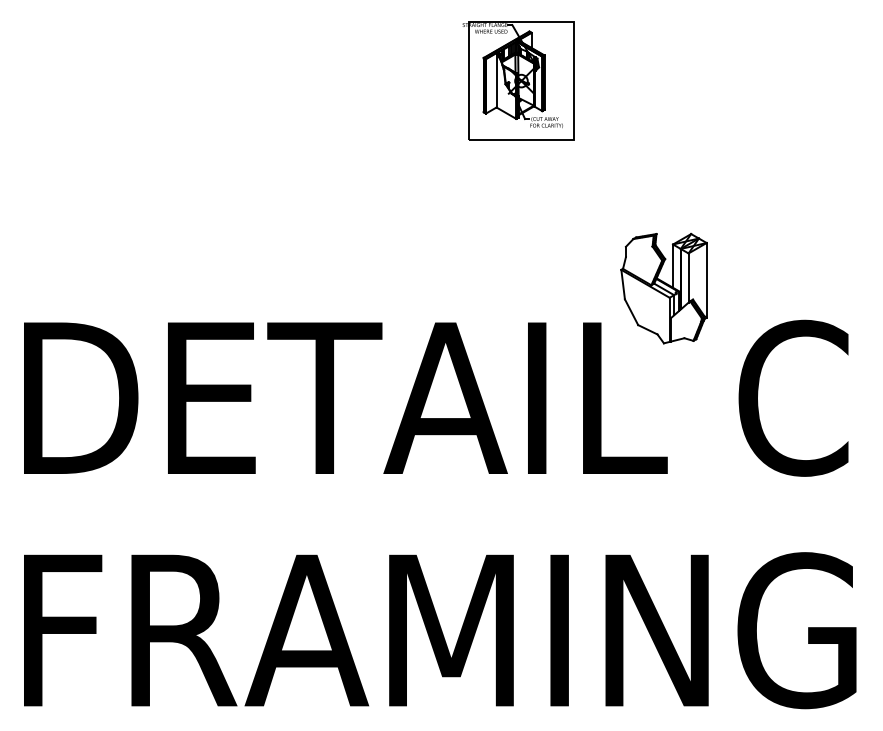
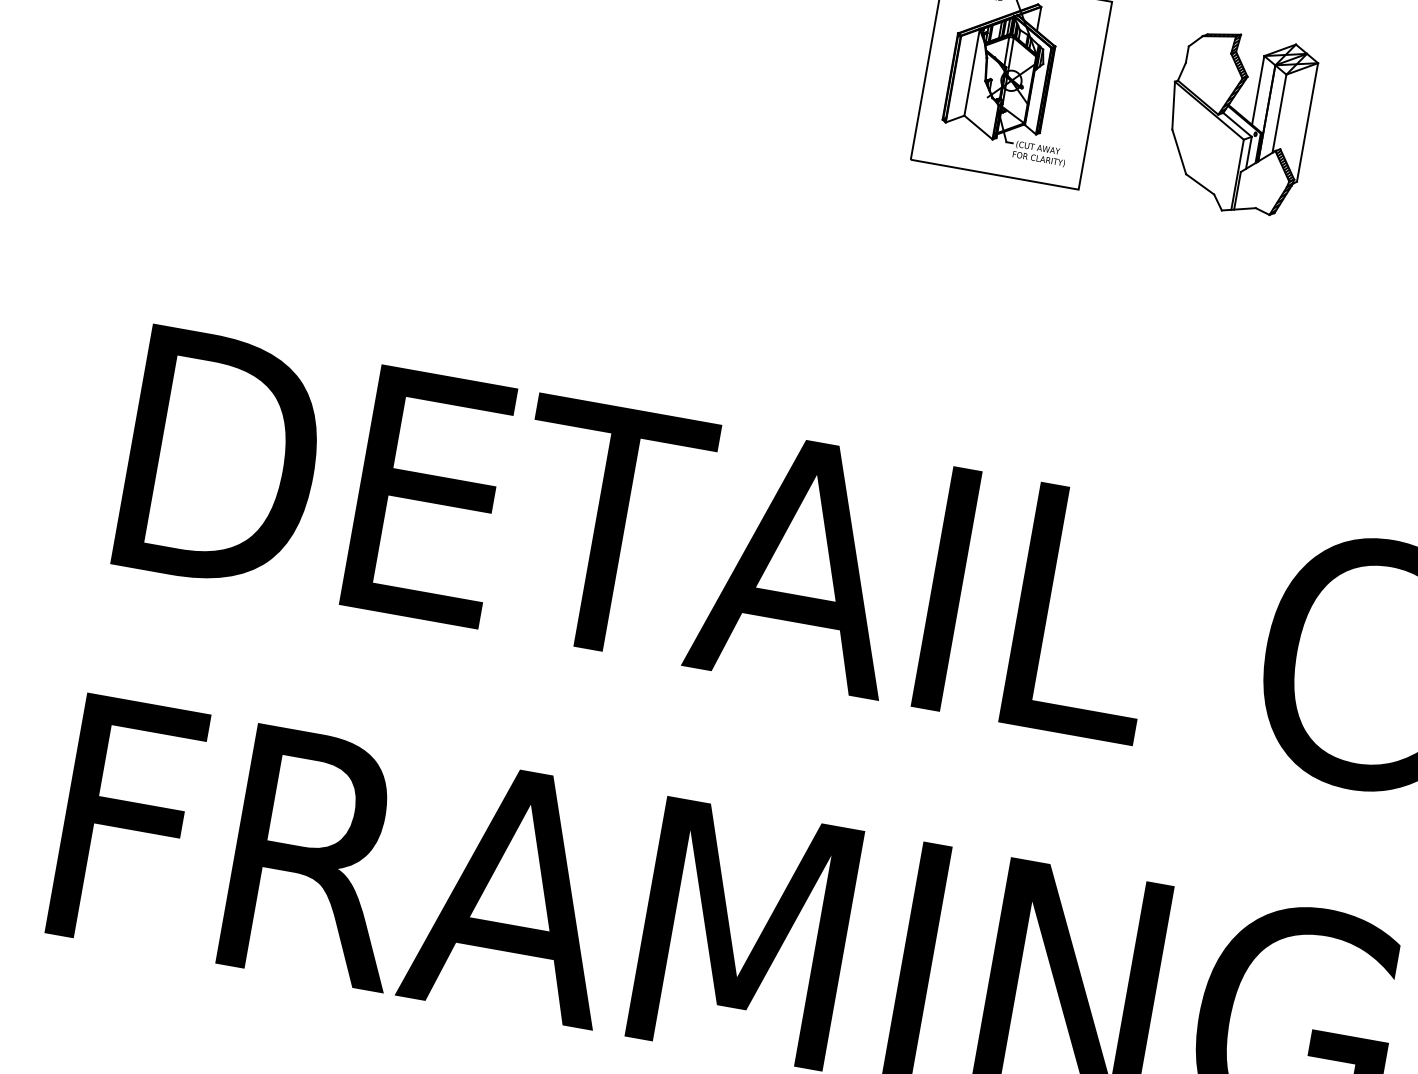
part: (663, 288) -> (1236, 123), moved

